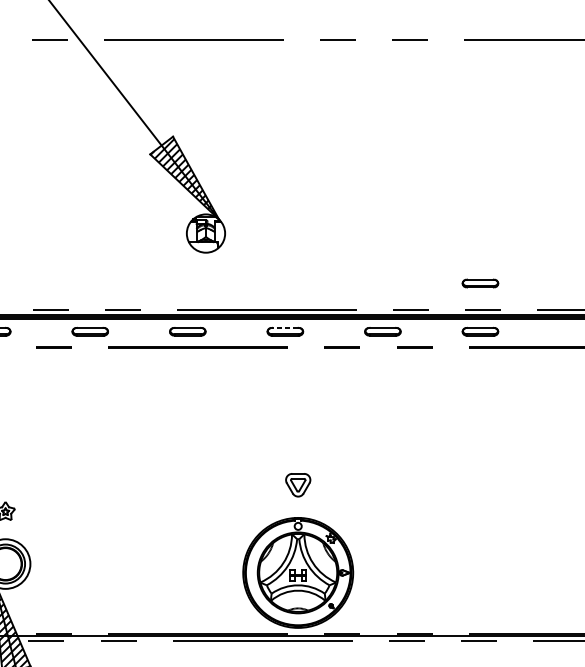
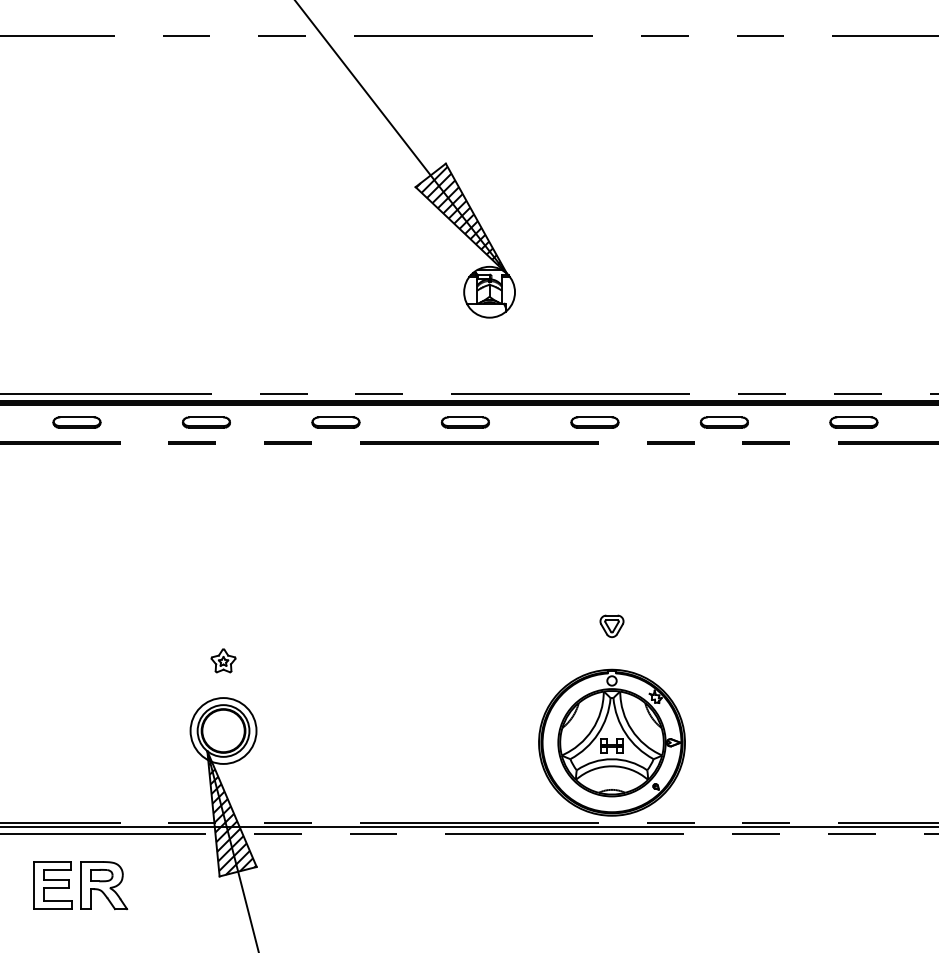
part: (480, 283) -> (853, 358), removed
line: (285, 327) -> (594, 417), dashed -> solid
part: (297, 485) -> (611, 626), size x0.71

